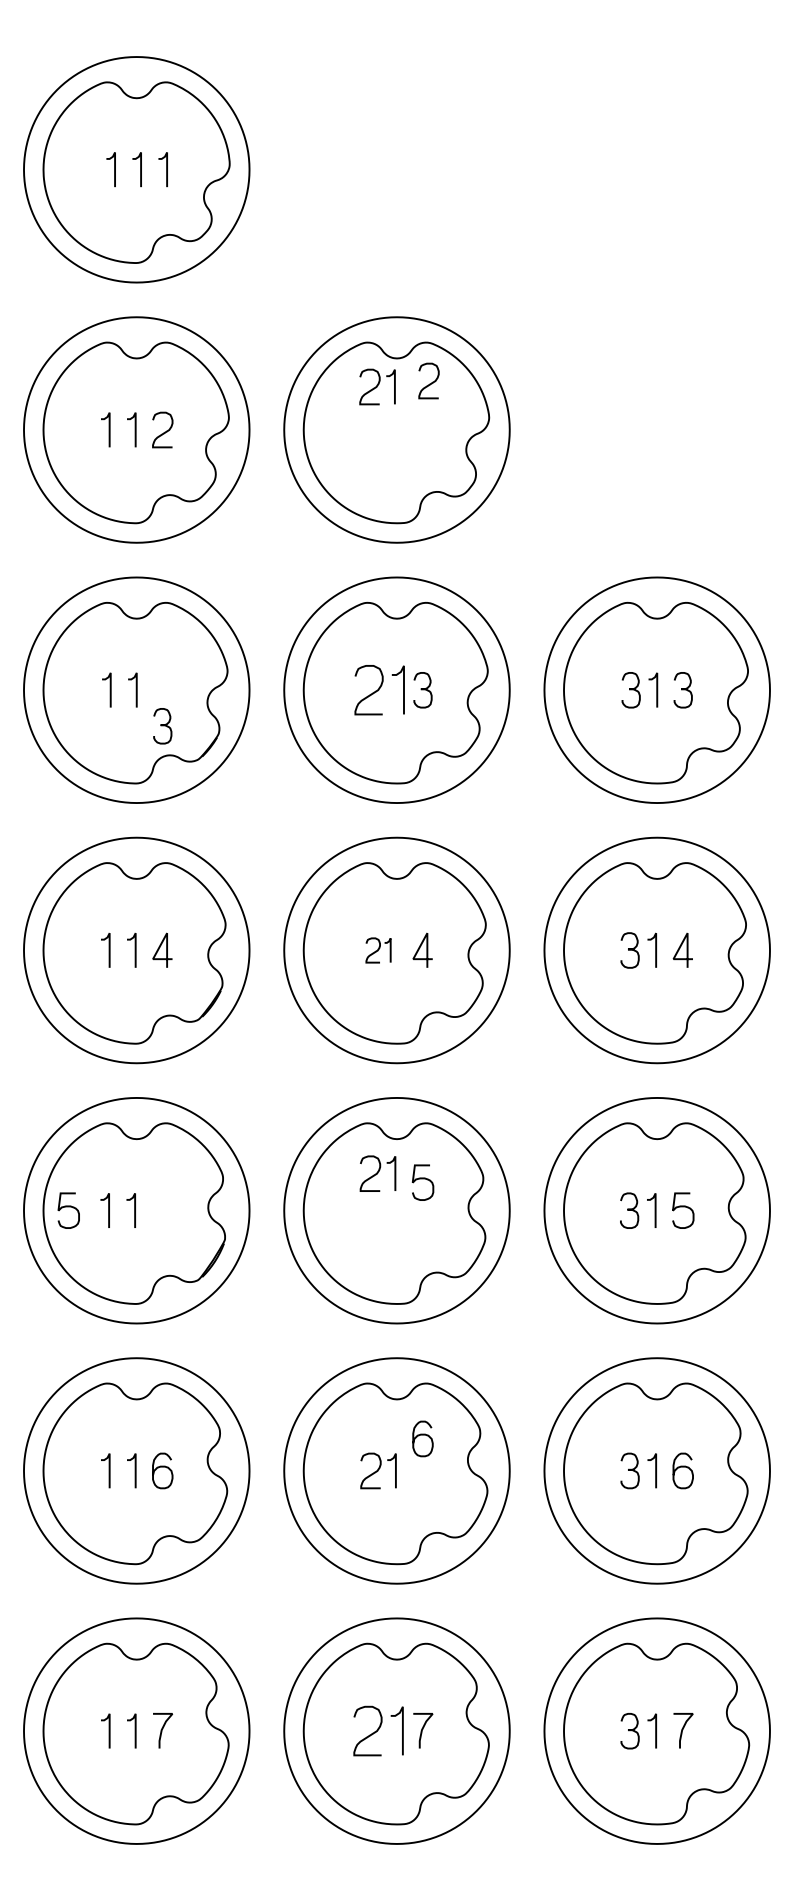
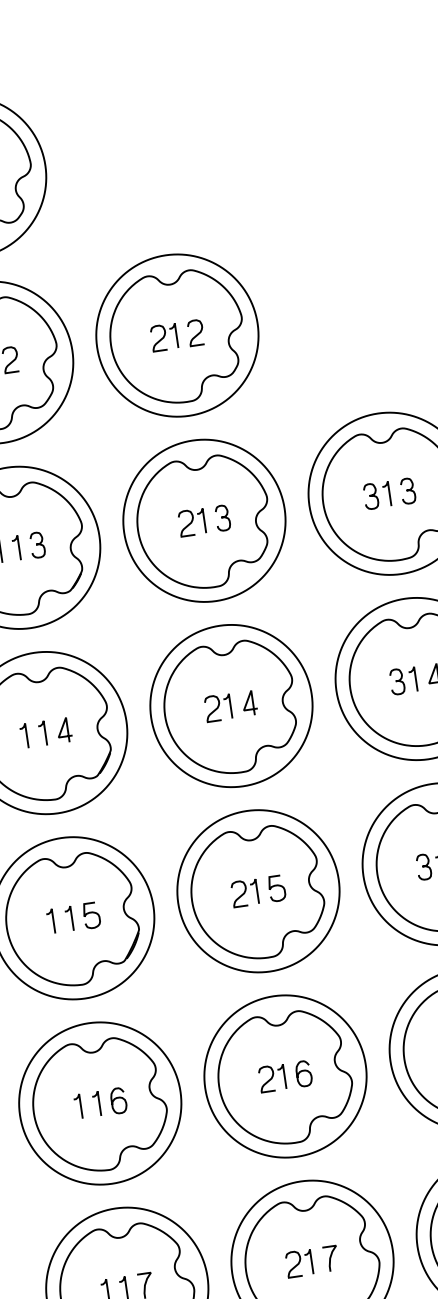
curve: (429, 383) -> (196, 334), moved
part: (377, 386) -> (164, 337), moved
part: (379, 690) -> (192, 522), size x0.71
curve: (162, 726) -> (37, 545), moved
part: (378, 950) -> (218, 707), size x1.43
part: (377, 1173) -> (244, 893), moved
curve: (422, 1179) -> (276, 886), moved
curve: (68, 1207) -> (91, 913), moved
curve: (422, 1435) -> (303, 1071), moved
part: (378, 1731) -> (299, 1263), size x0.71

